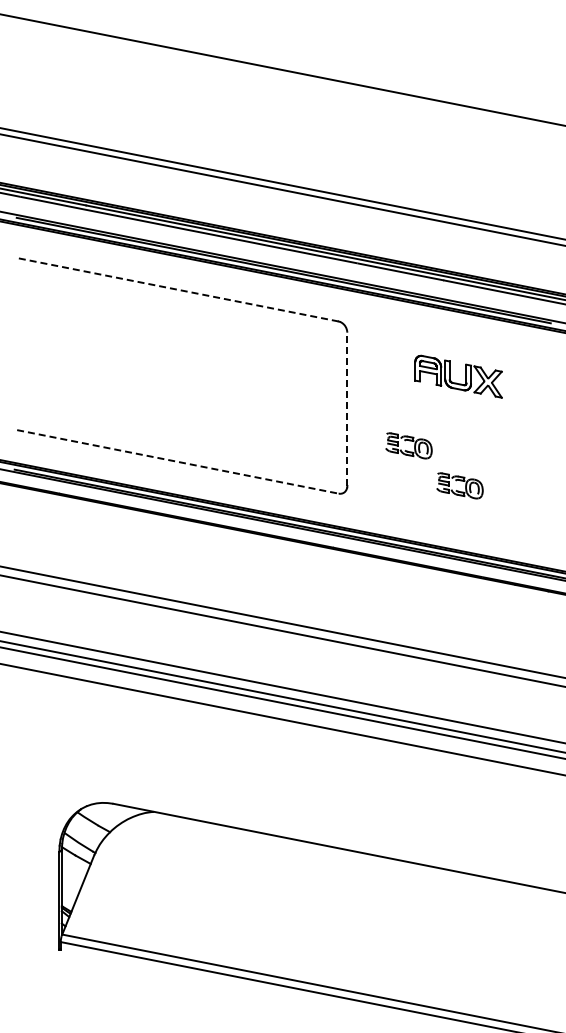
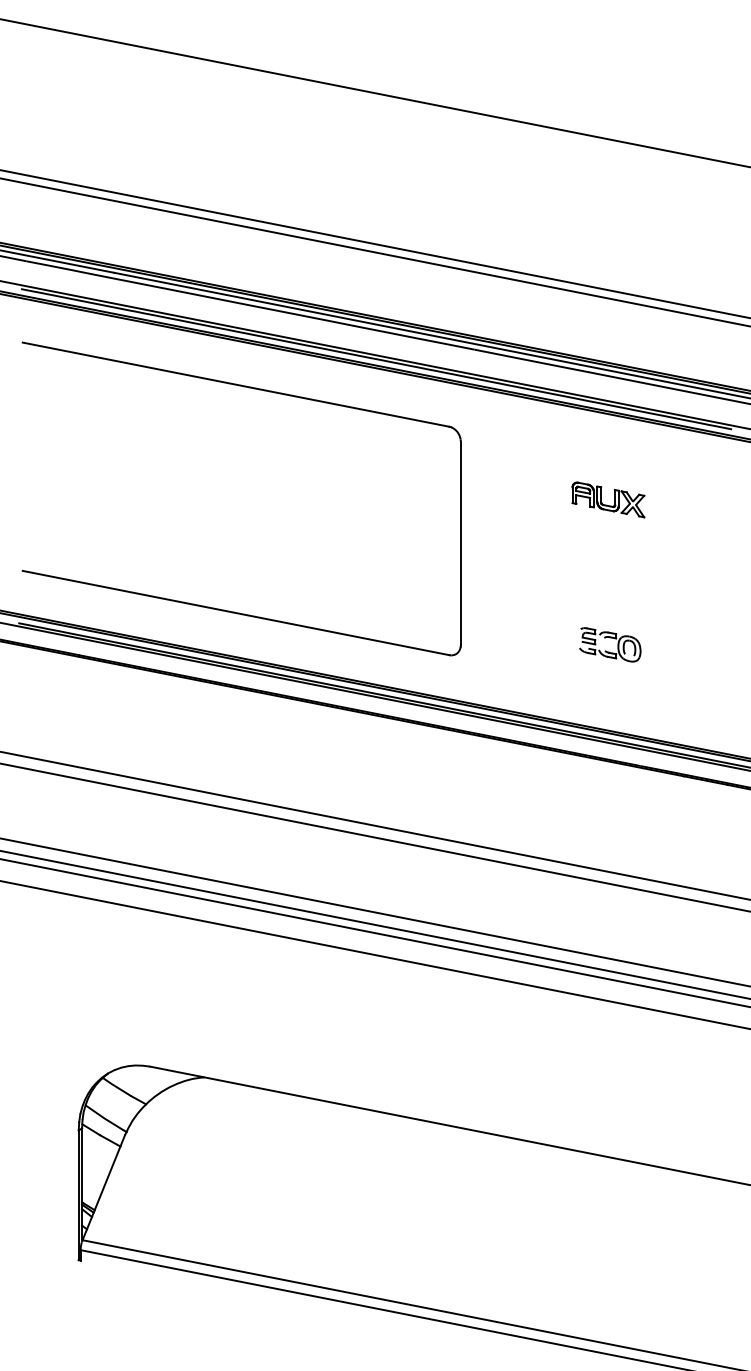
line: (177, 289) -> (235, 384), dashed -> solid
part: (458, 376) -> (608, 499), size x0.62
line: (347, 409) -> (461, 543), dashed -> solid
part: (408, 445) -> (542, 591), removed
line: (177, 461) -> (235, 612), dashed -> solid

